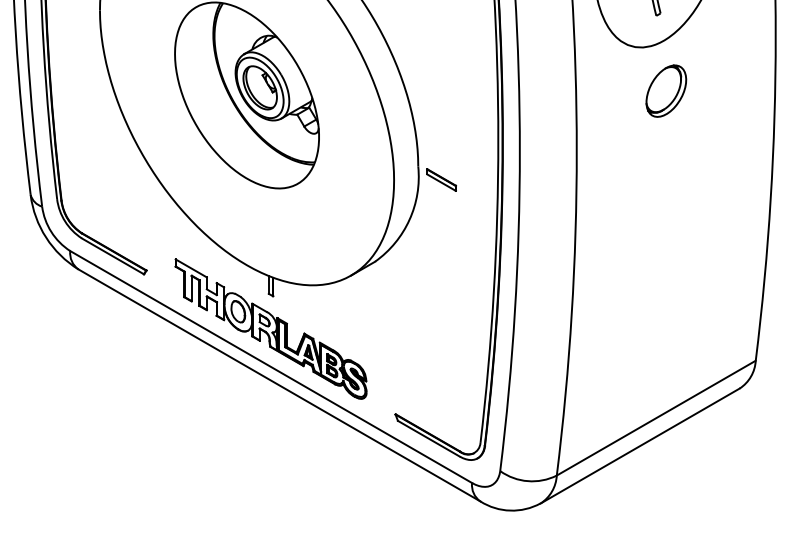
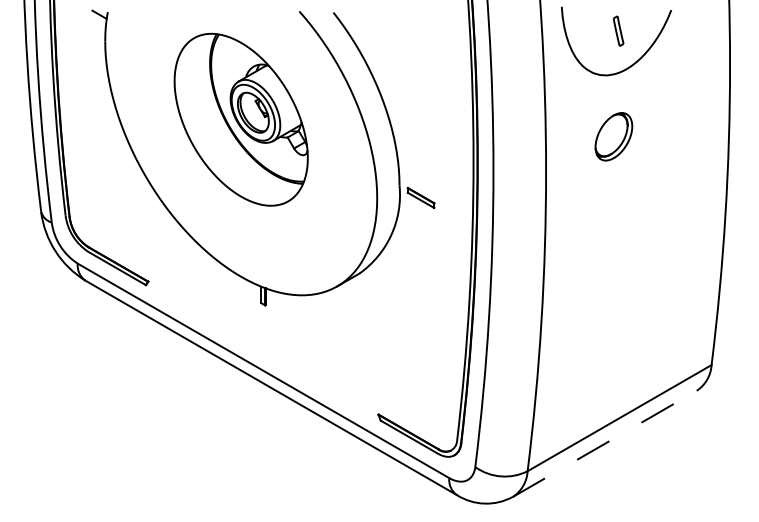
part: (665, 90) -> (613, 136), moved
part: (271, 328) -> (263, 335), removed
line: (641, 445) -> (605, 443), solid -> dashed

